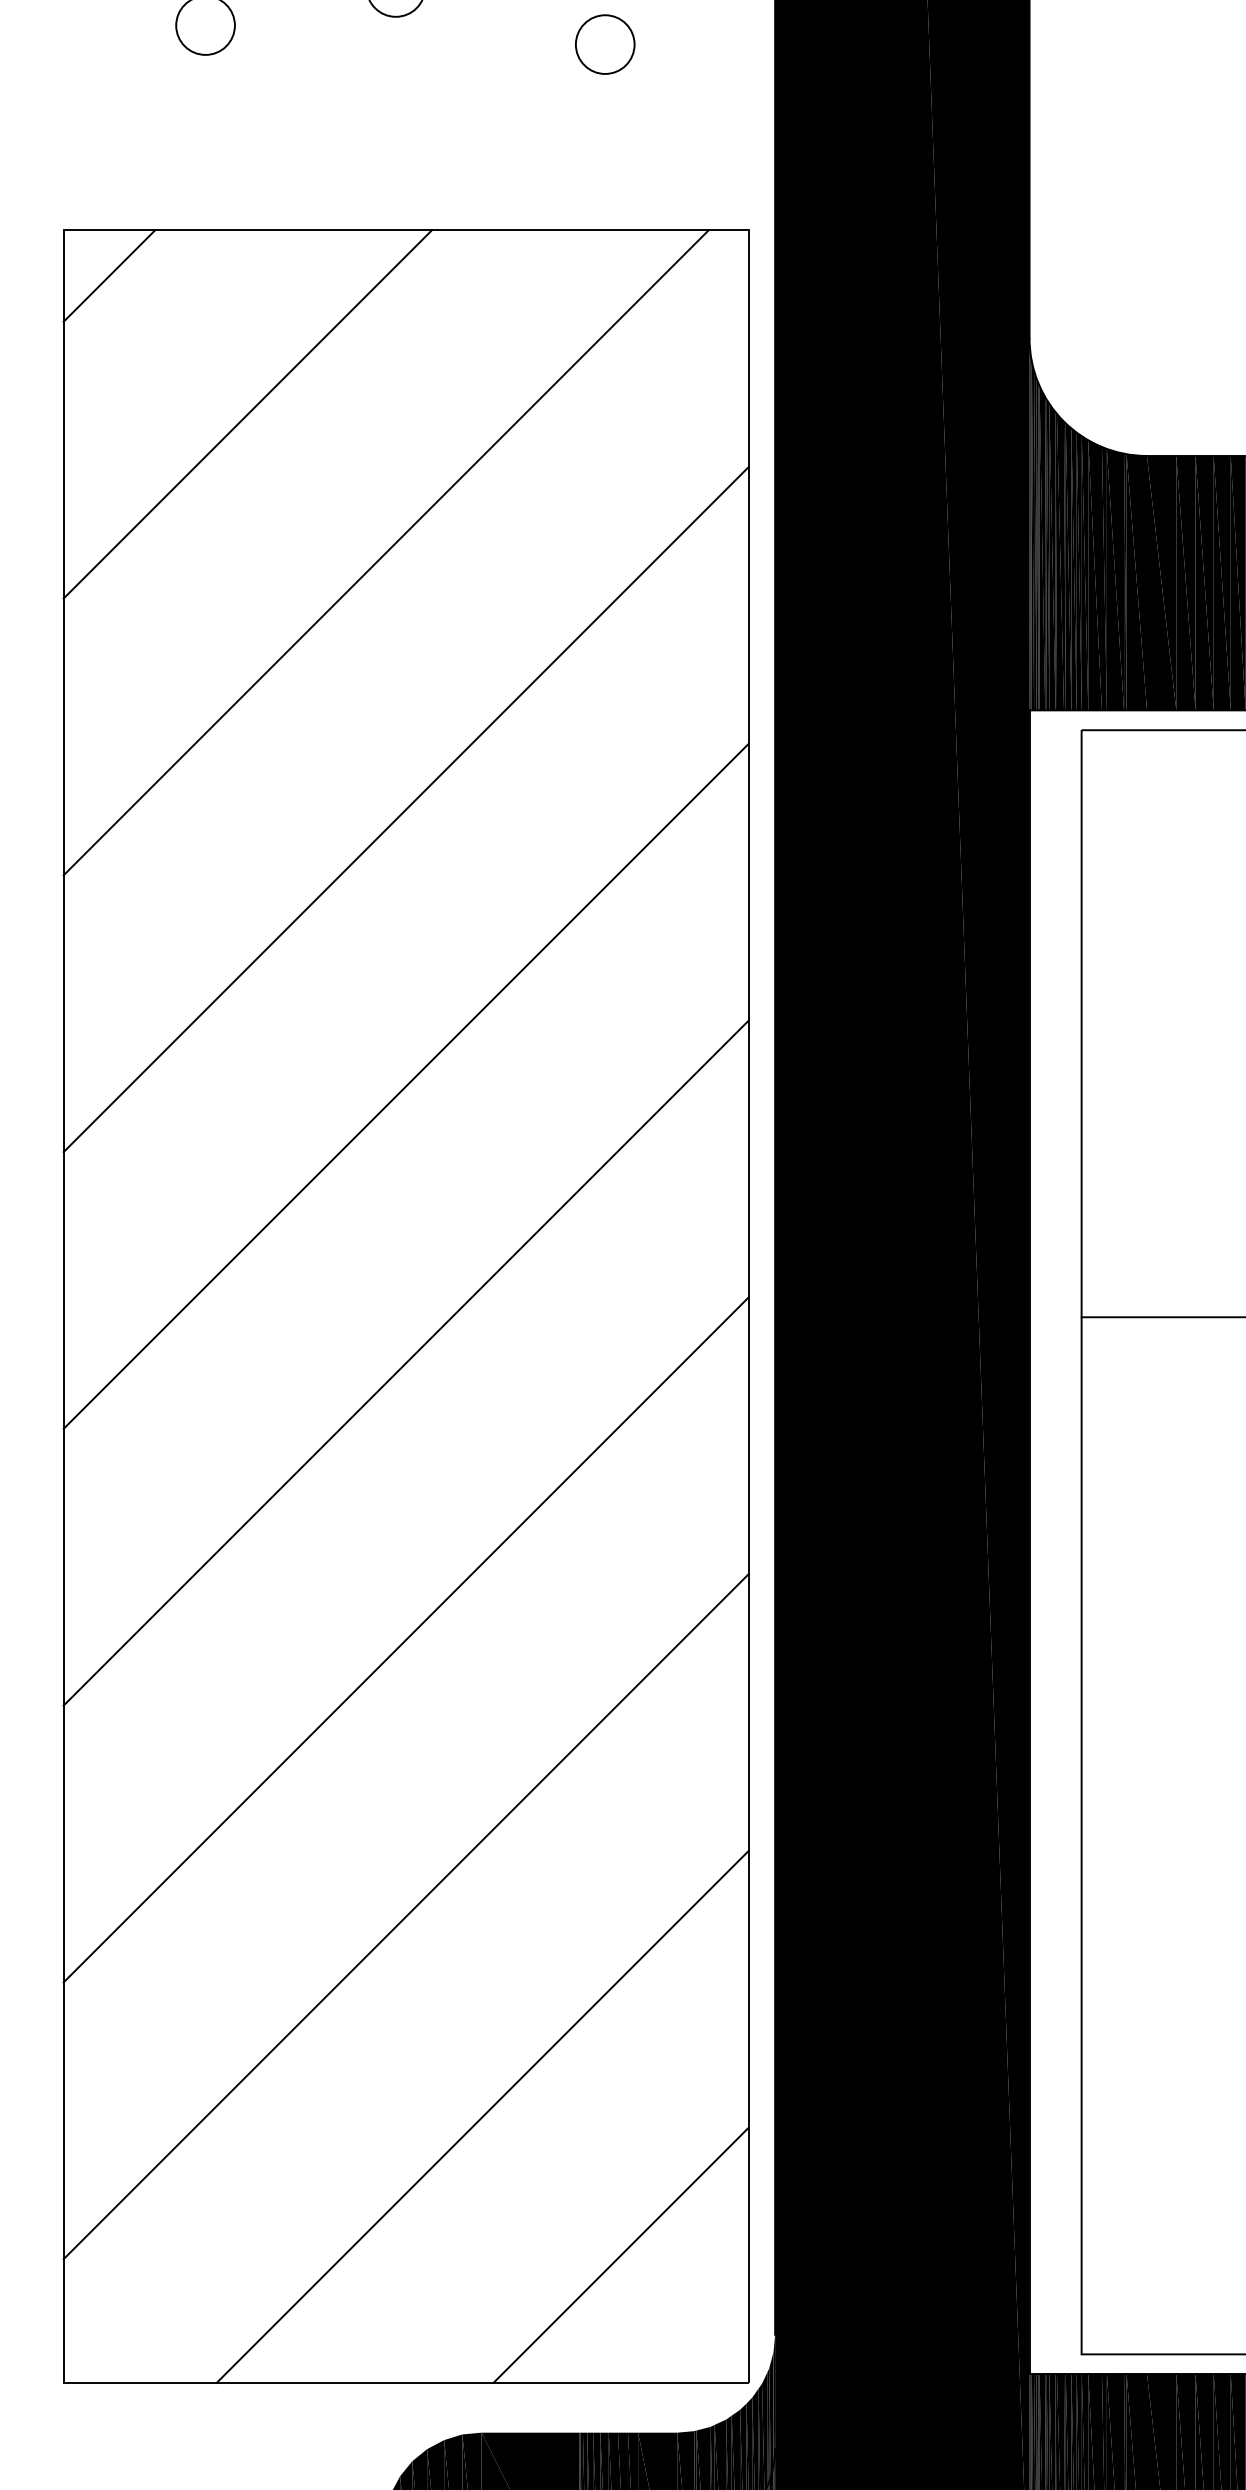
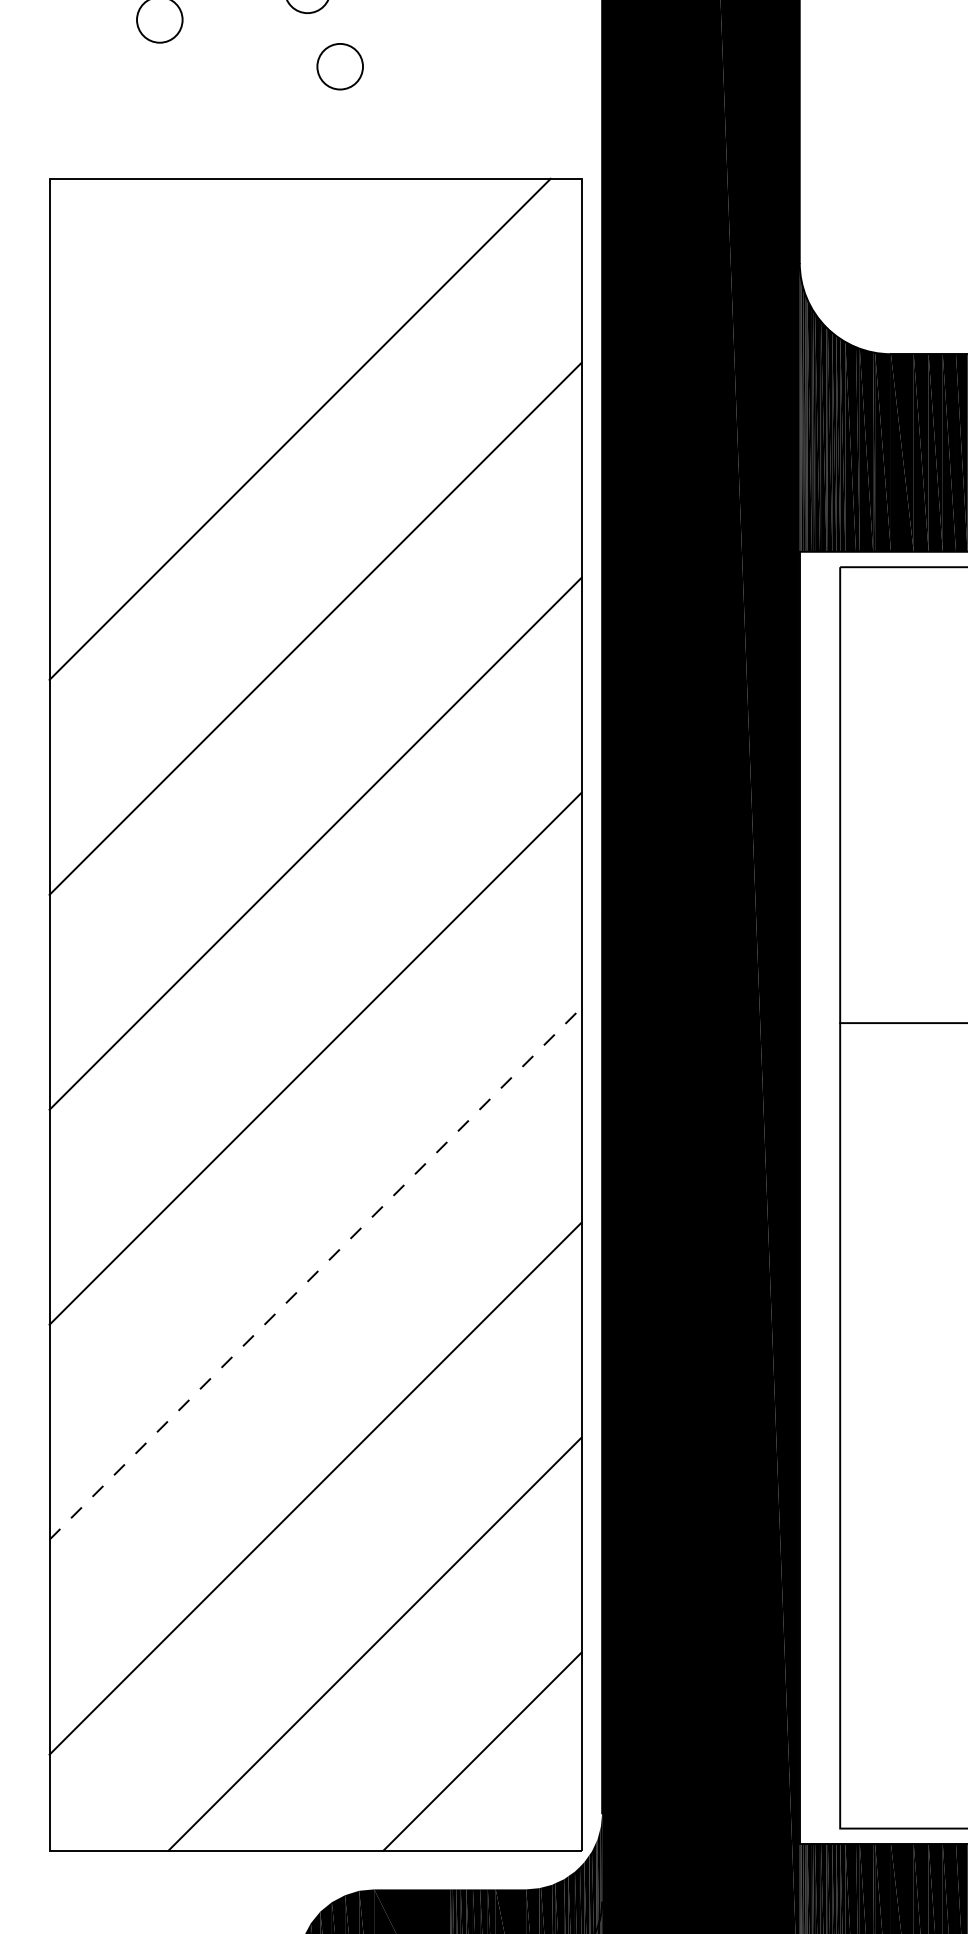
circle: (604, 44) -> (339, 66), moved
line: (108, 276) -> (84, 214), removed
line: (247, 413) -> (192, 321), removed
line: (406, 1639) -> (315, 1273), solid -> dashed

